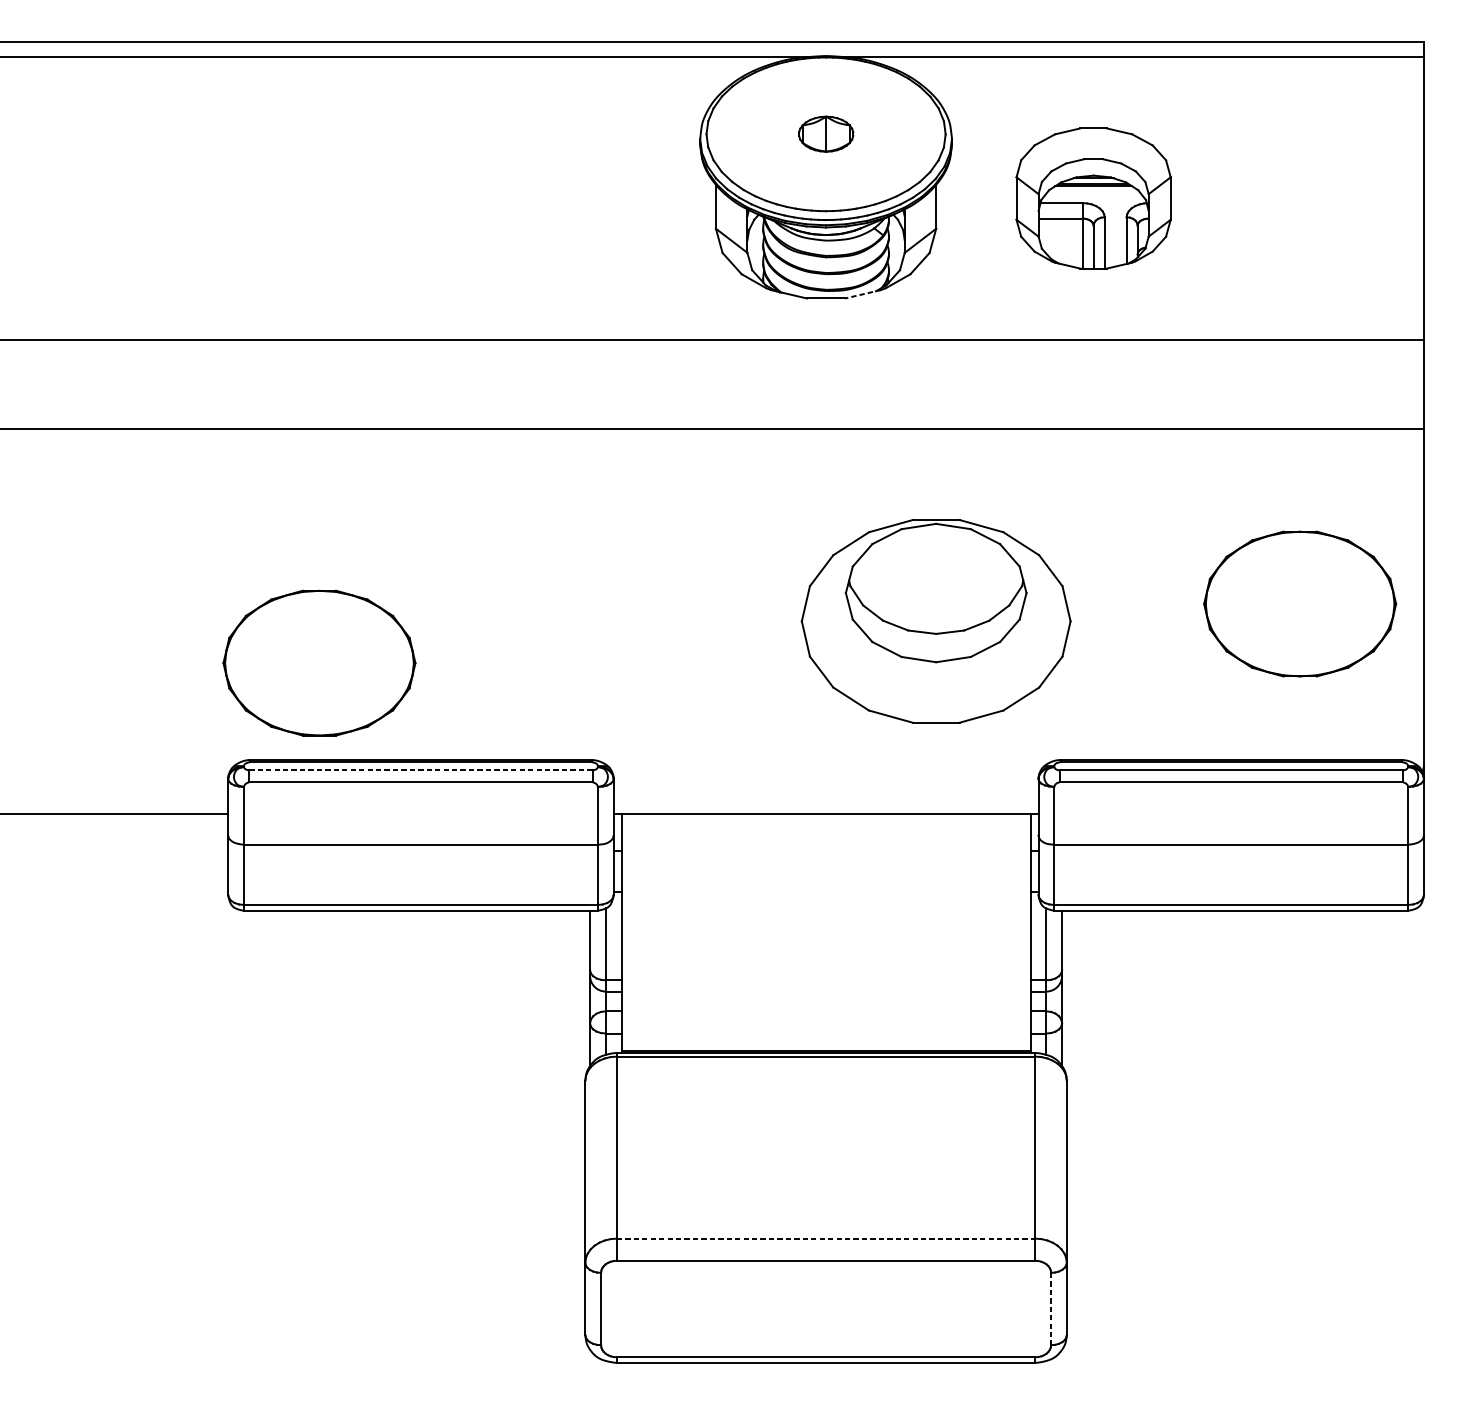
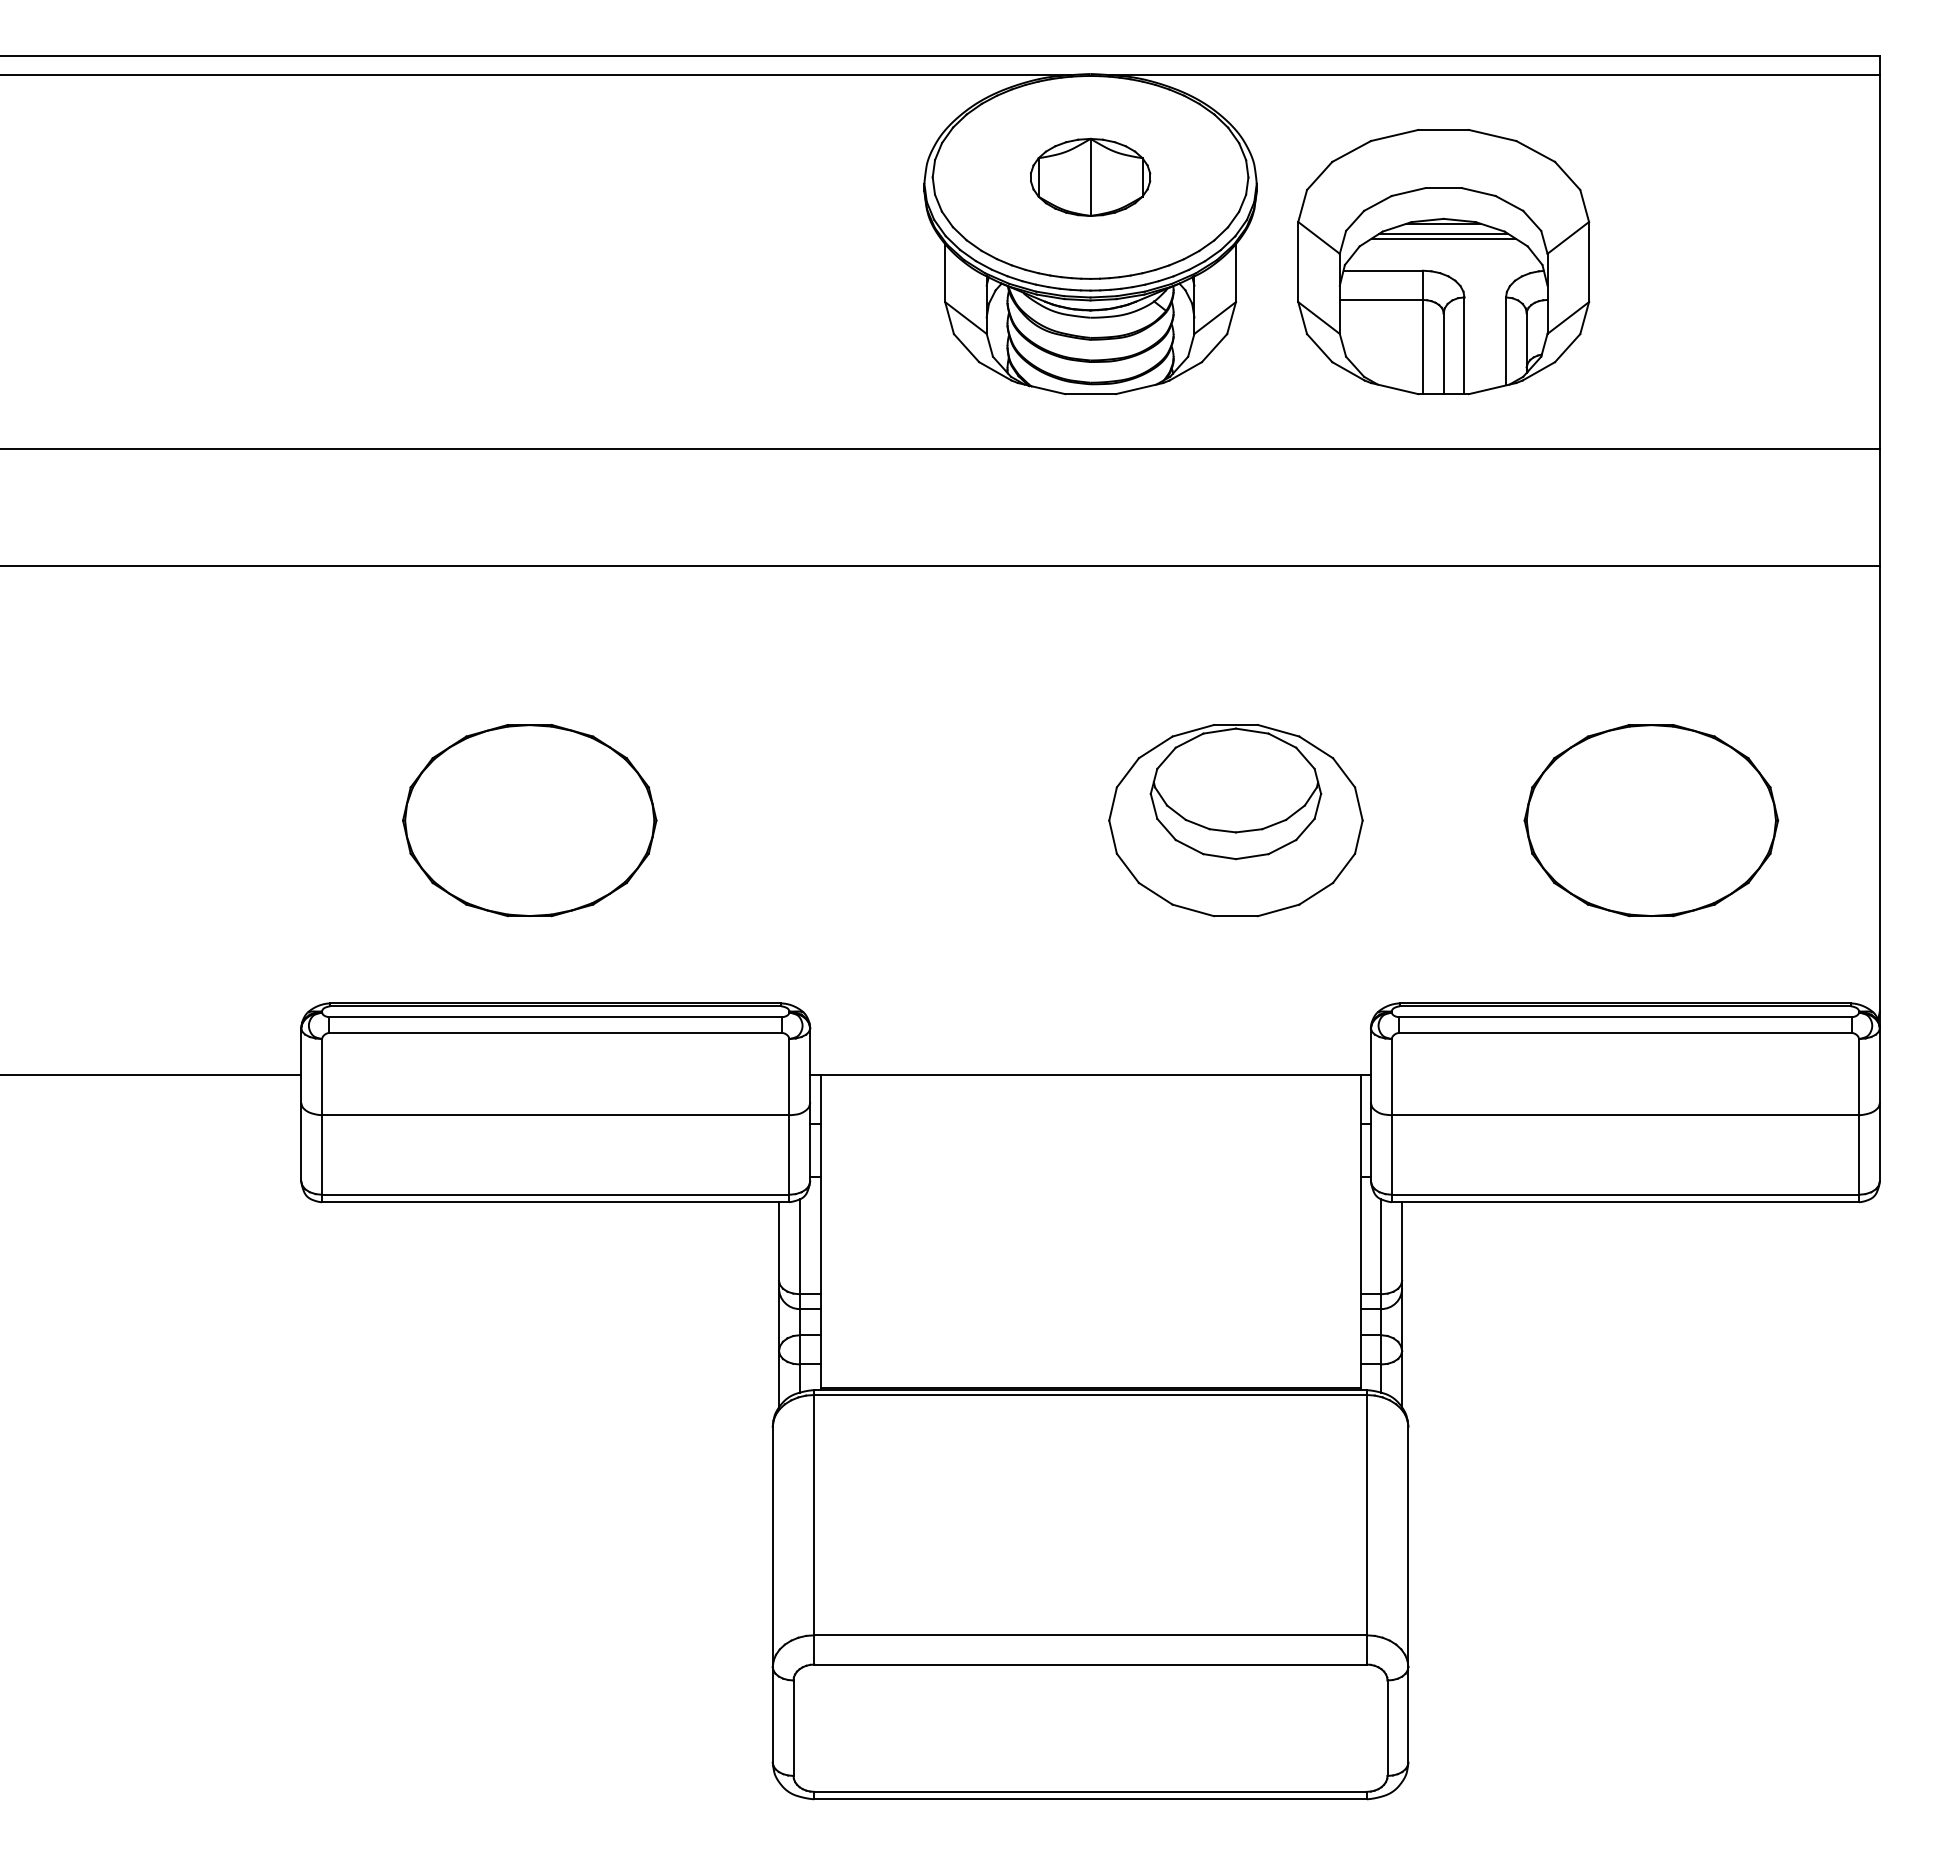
part: (826, 133) -> (1090, 176), size x1.67
part: (1093, 198) -> (1443, 262), size x1.43
line: (863, 294) -> (1139, 388), dashed -> solid
part: (1300, 604) -> (1651, 820), moved
part: (935, 621) -> (1235, 820), size x0.71
part: (319, 663) -> (529, 820), moved
line: (420, 770) -> (555, 1017), dashed -> solid
line: (826, 1238) -> (1091, 1635), dashed -> solid
line: (1051, 1309) -> (1387, 1728), dashed -> solid

